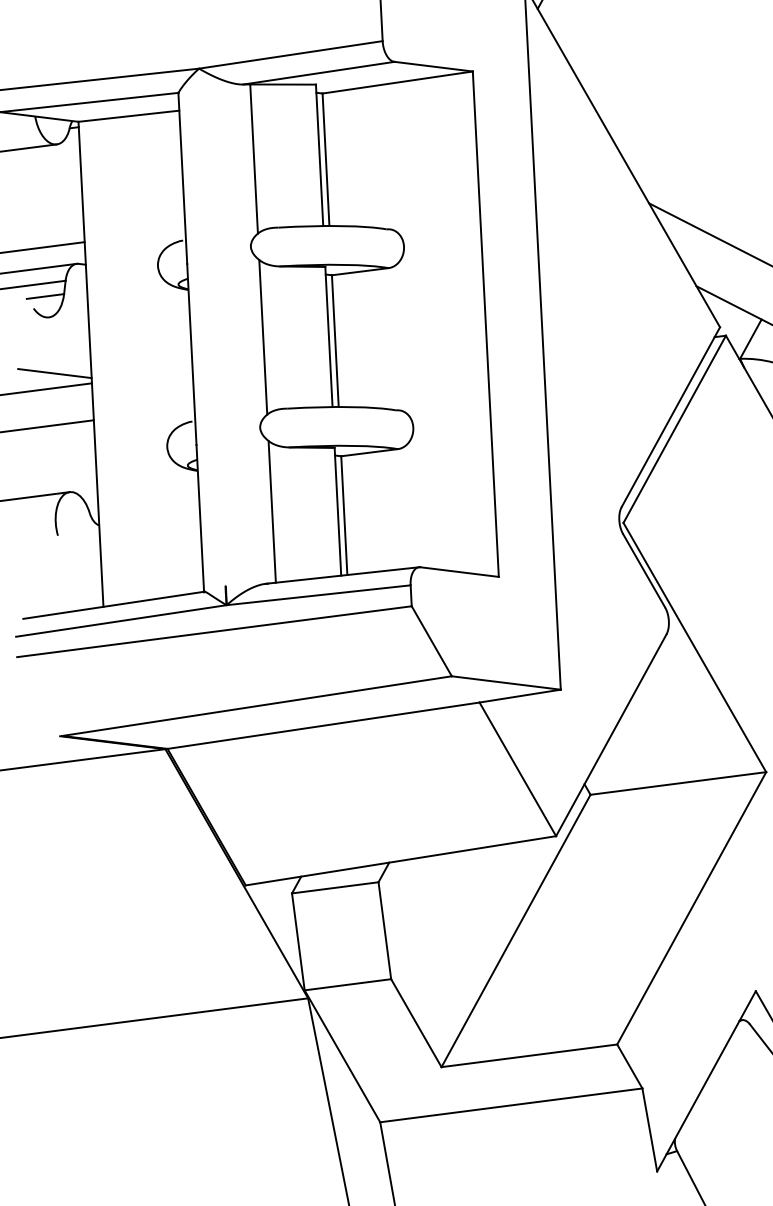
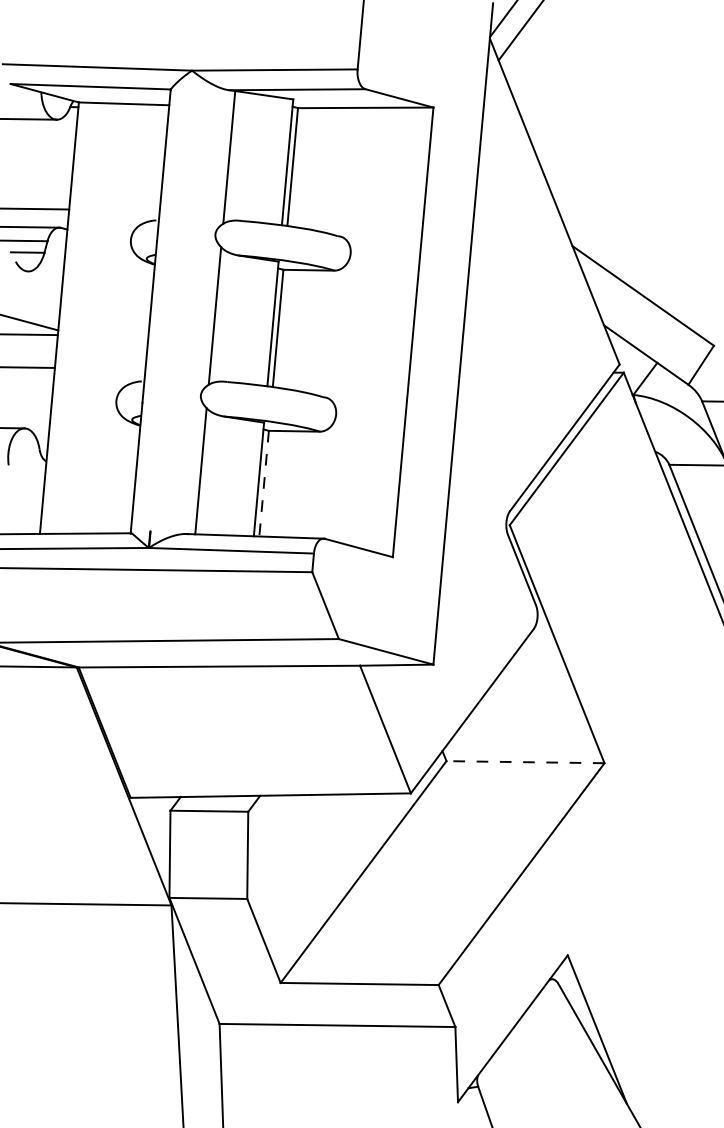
line: (344, 516) -> (264, 484), solid -> dashed
line: (678, 783) -> (525, 762), solid -> dashed

